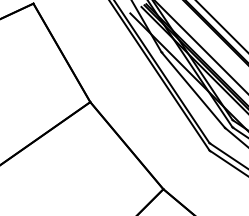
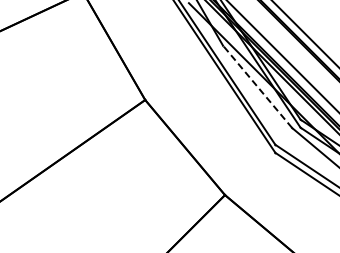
line: (193, 89) -> (257, 86), solid -> dashed

